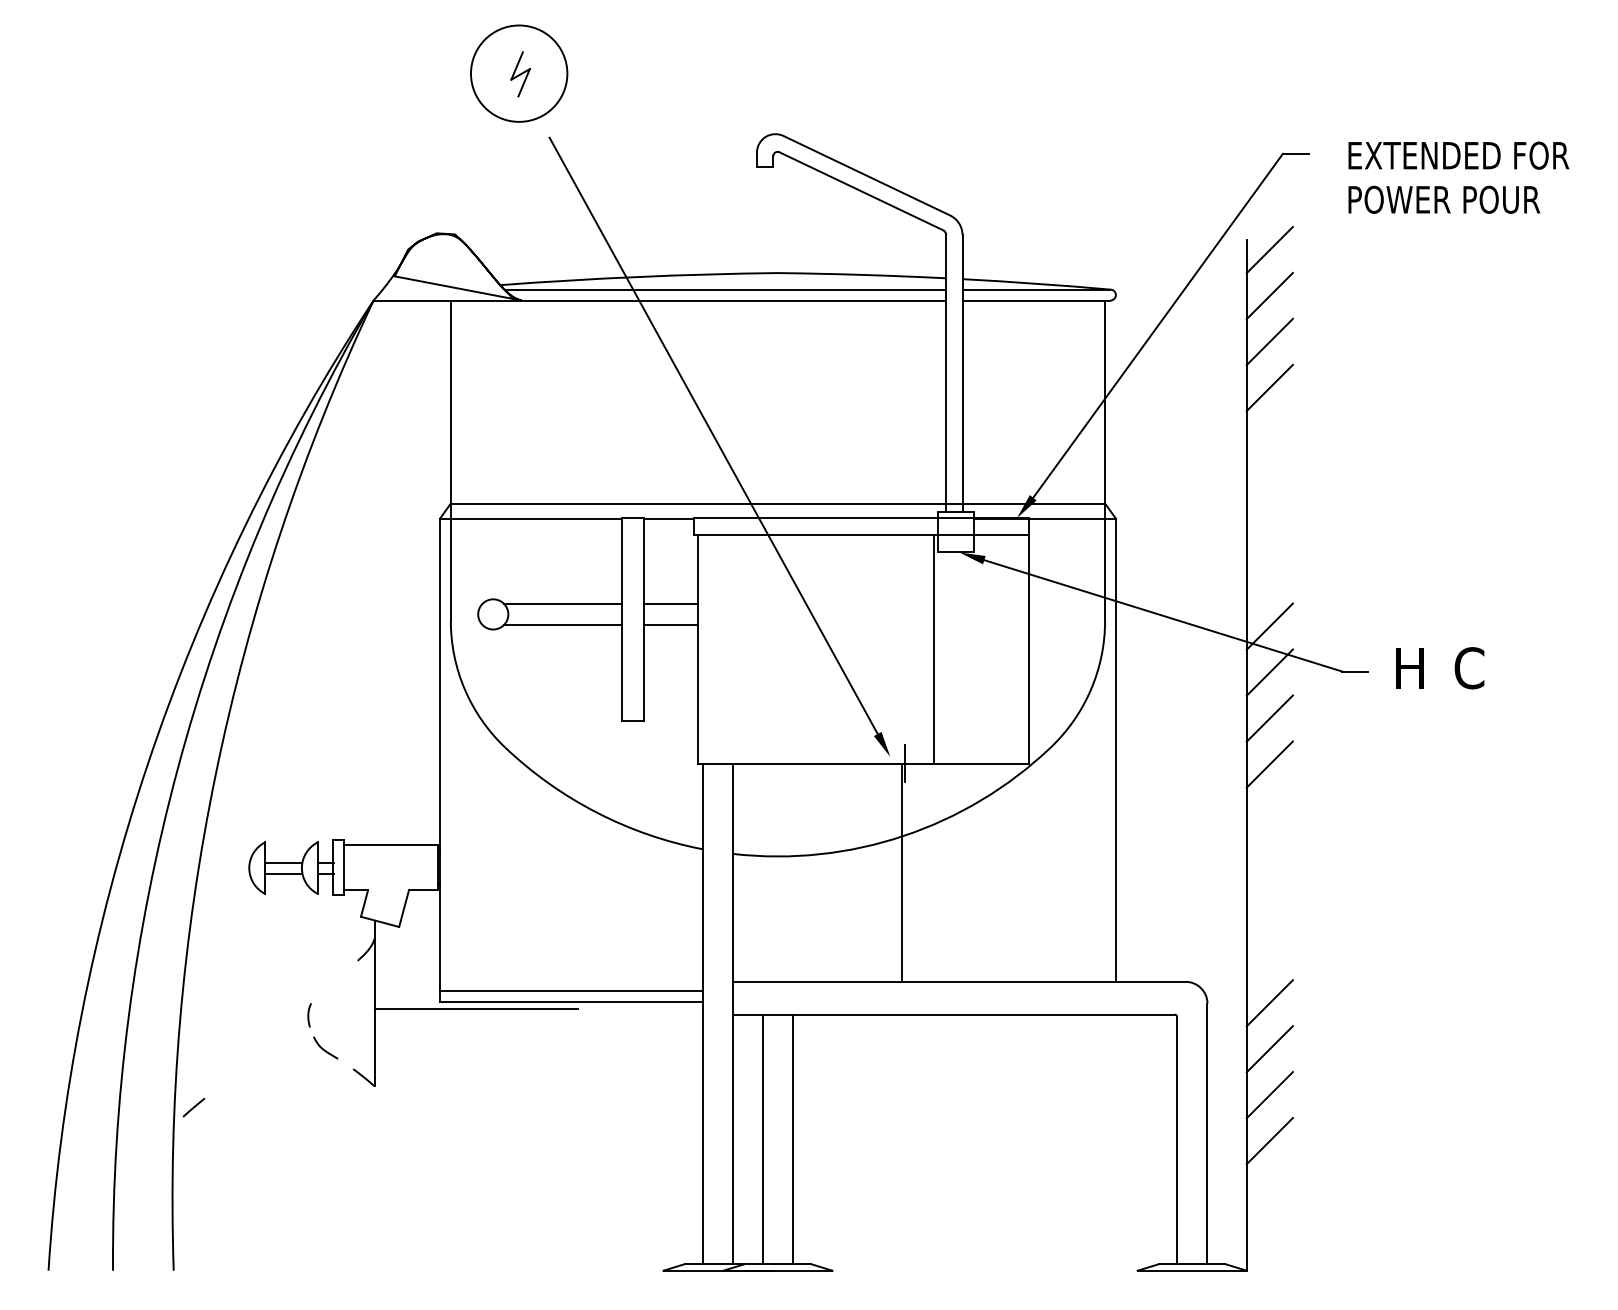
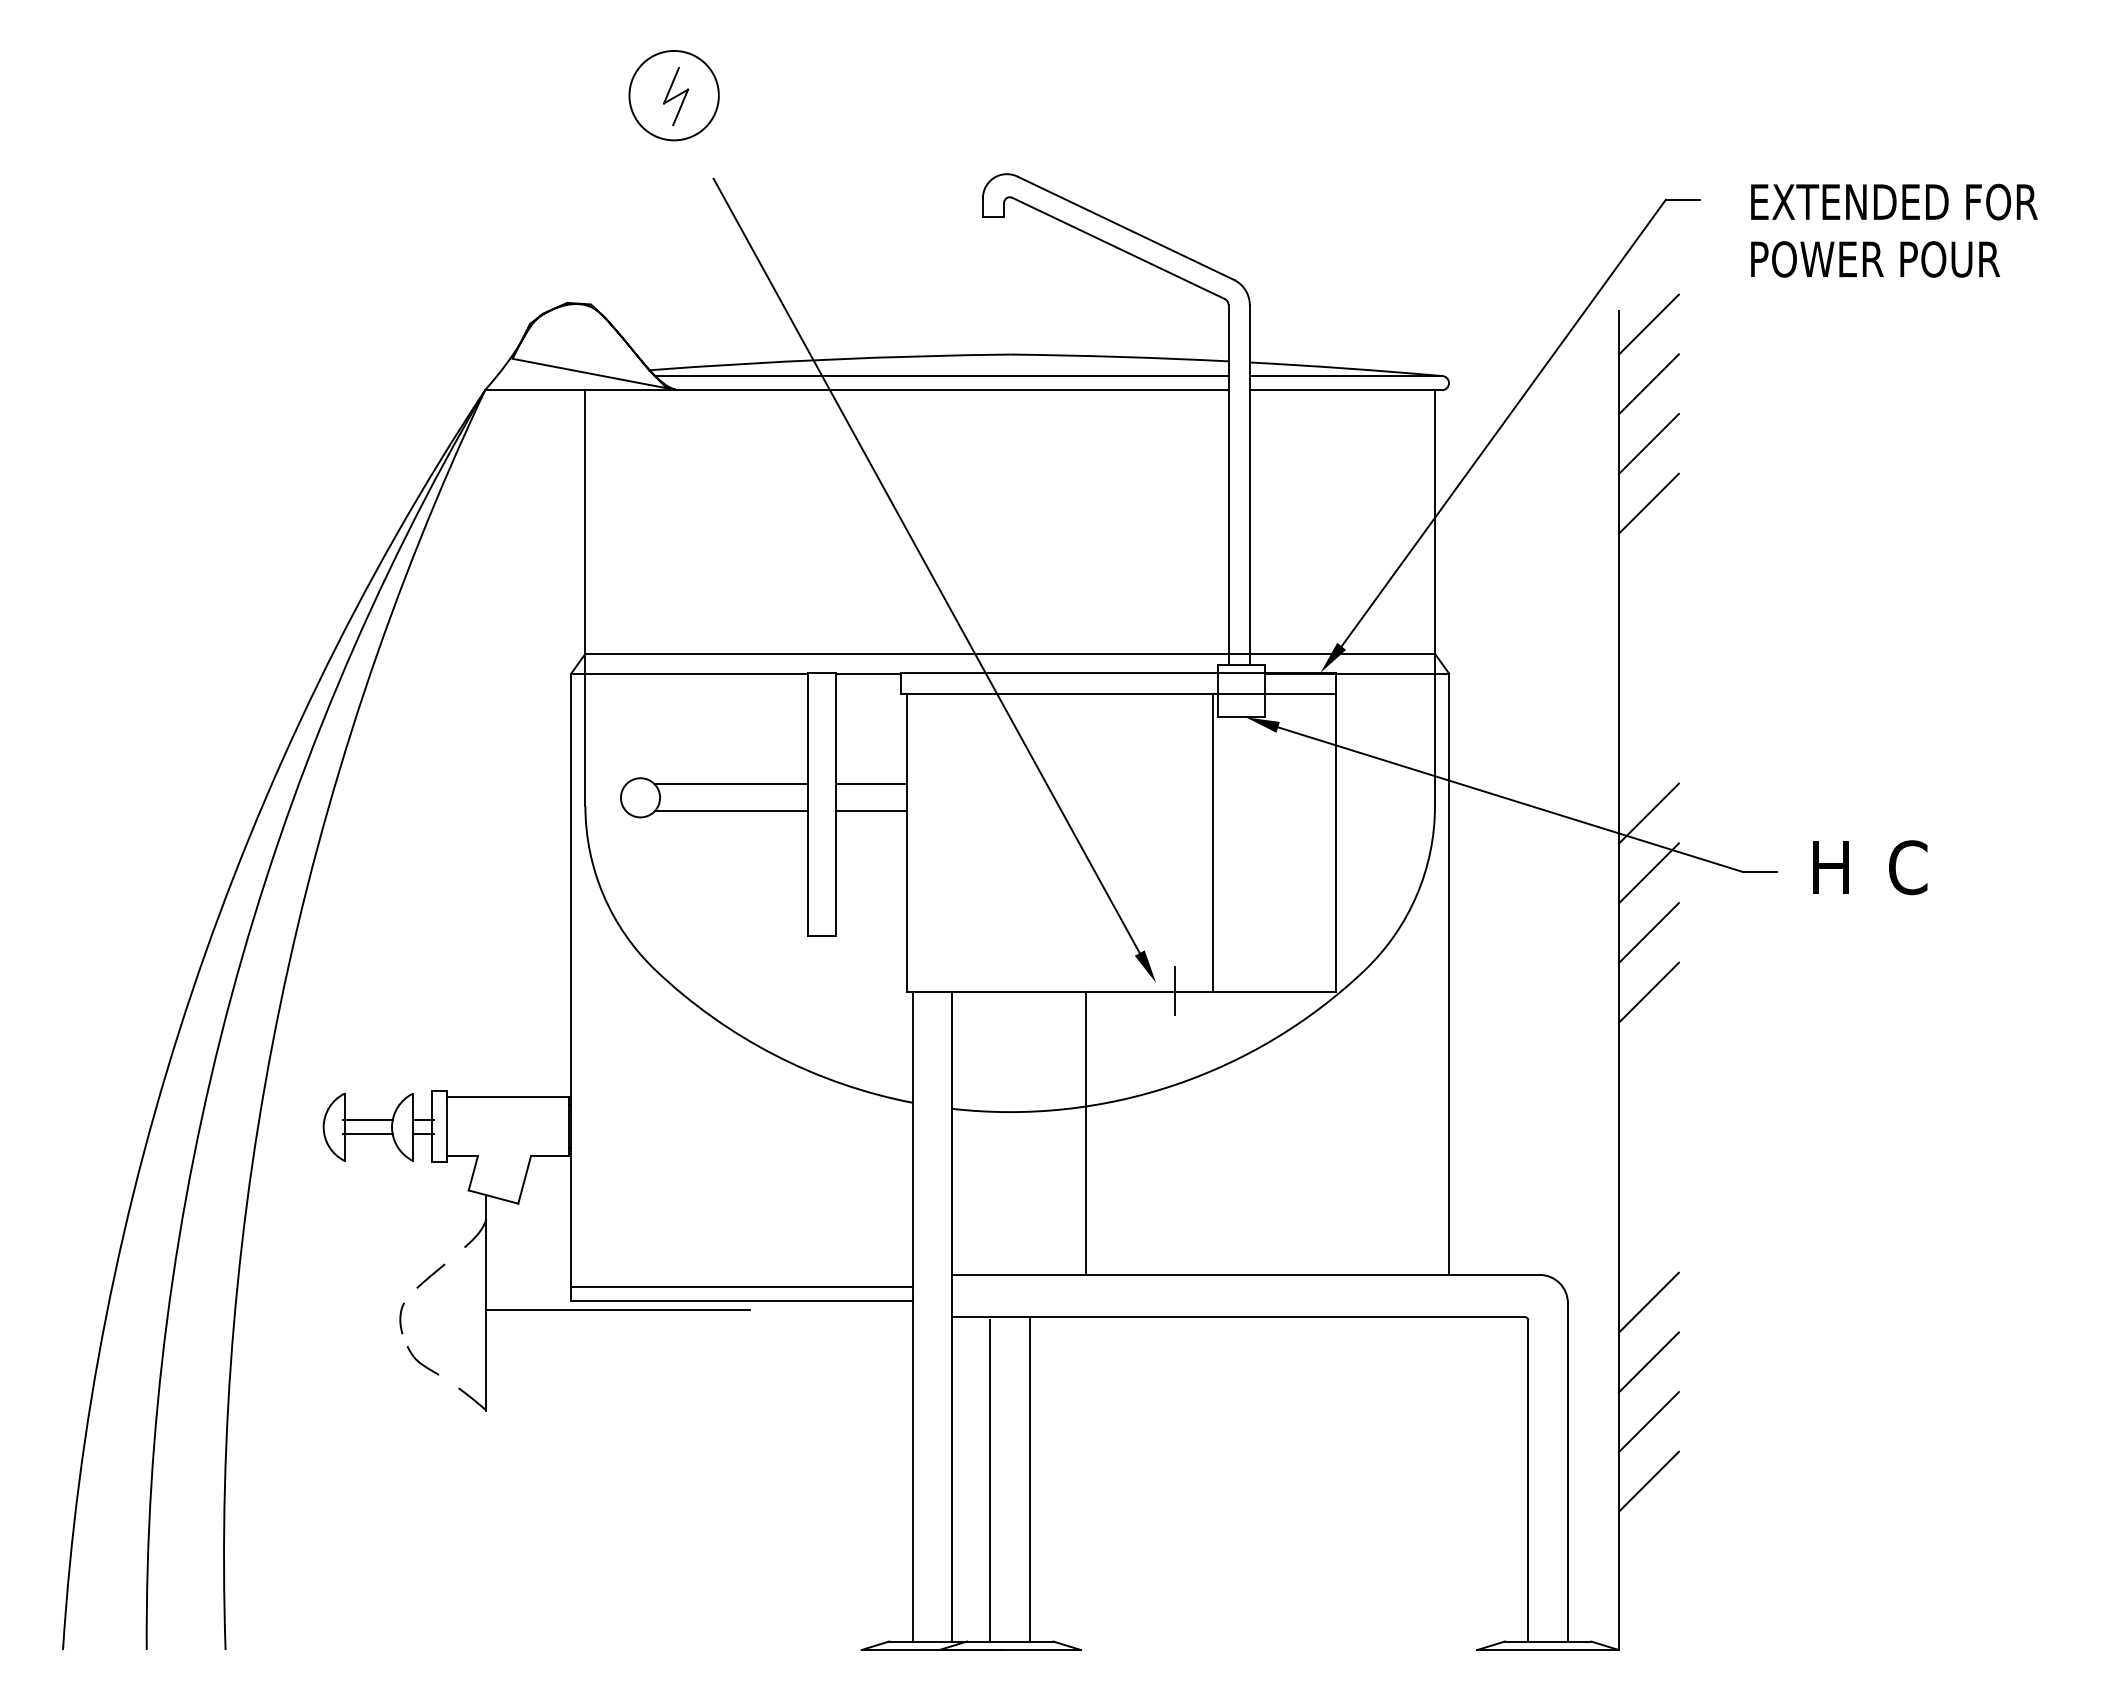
circle: (518, 73) -> (673, 95), size x0.71
line: (902, 872) -> (1086, 1132), moved
line: (193, 1107) -> (430, 1275), moved

